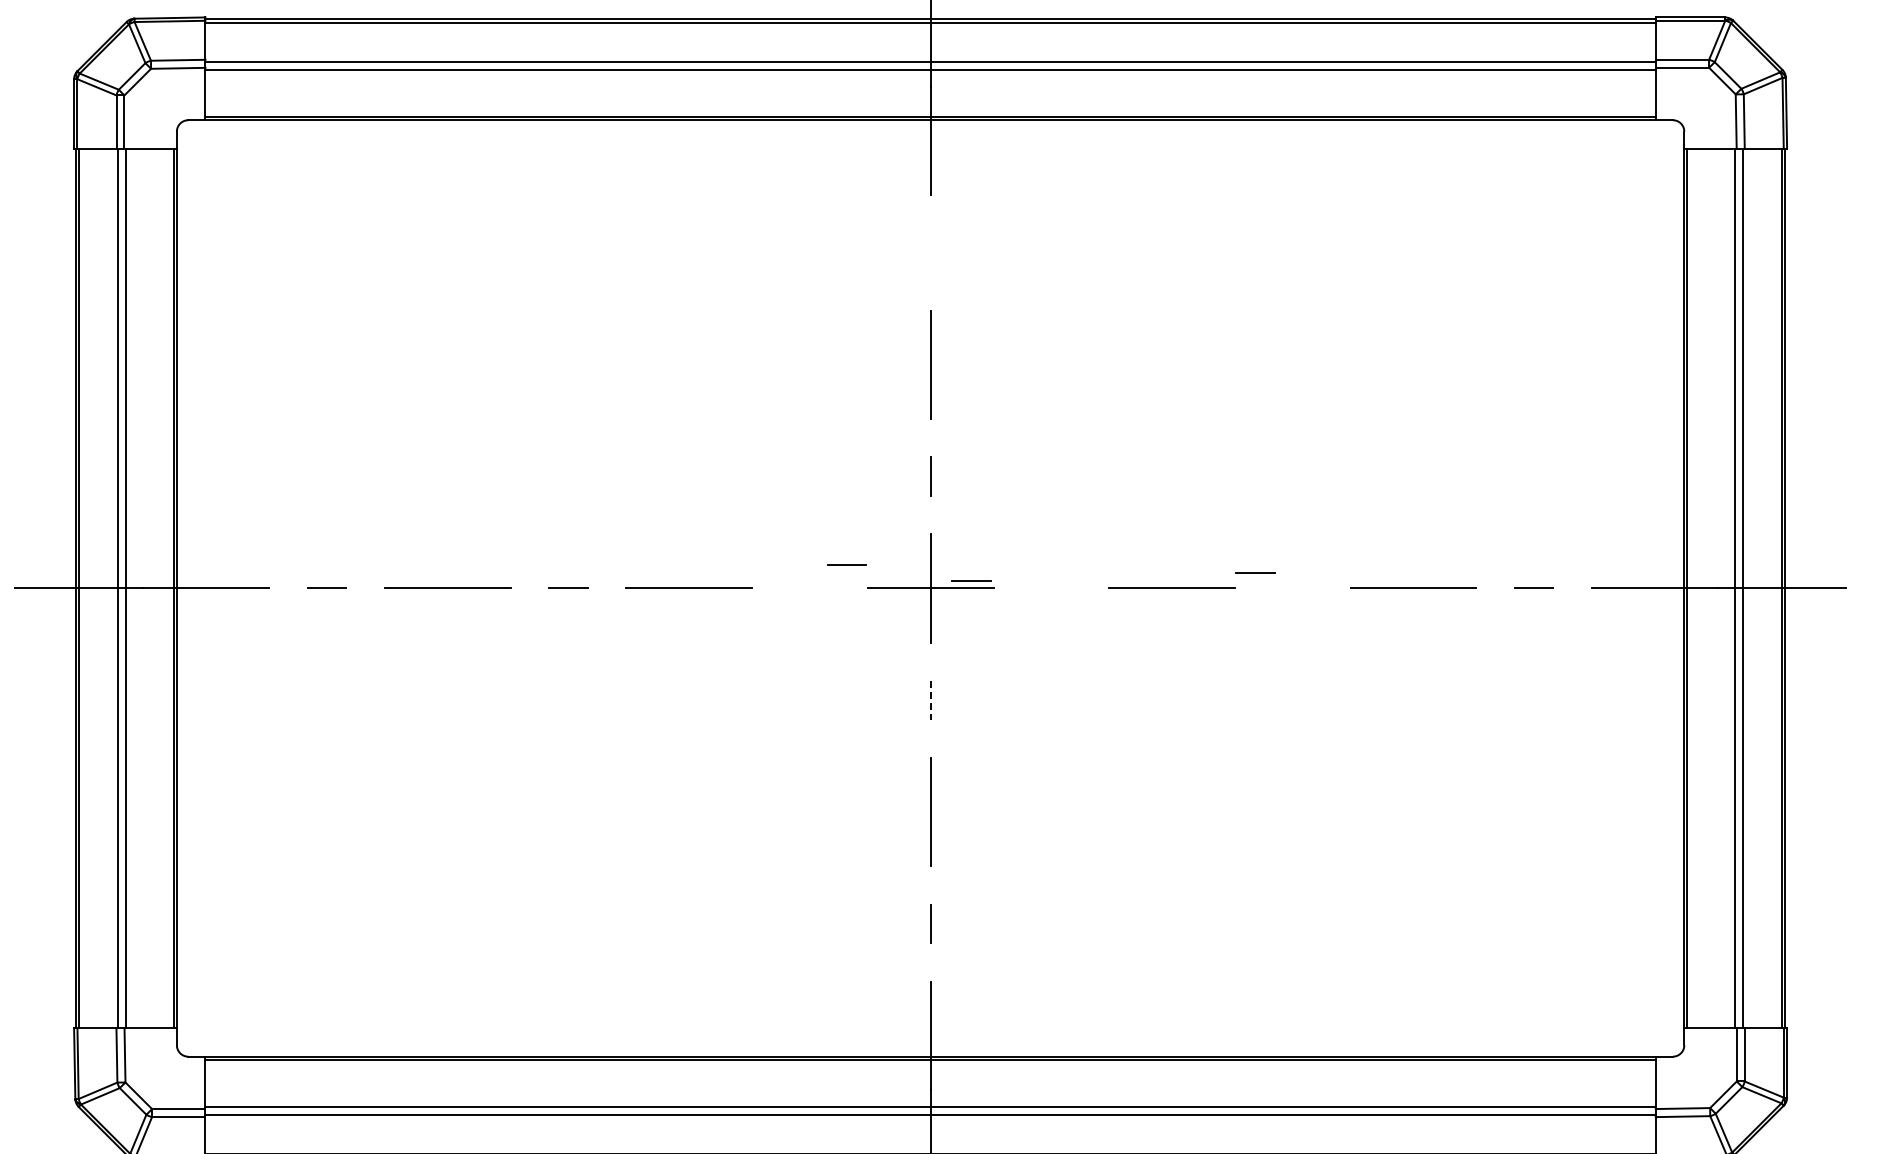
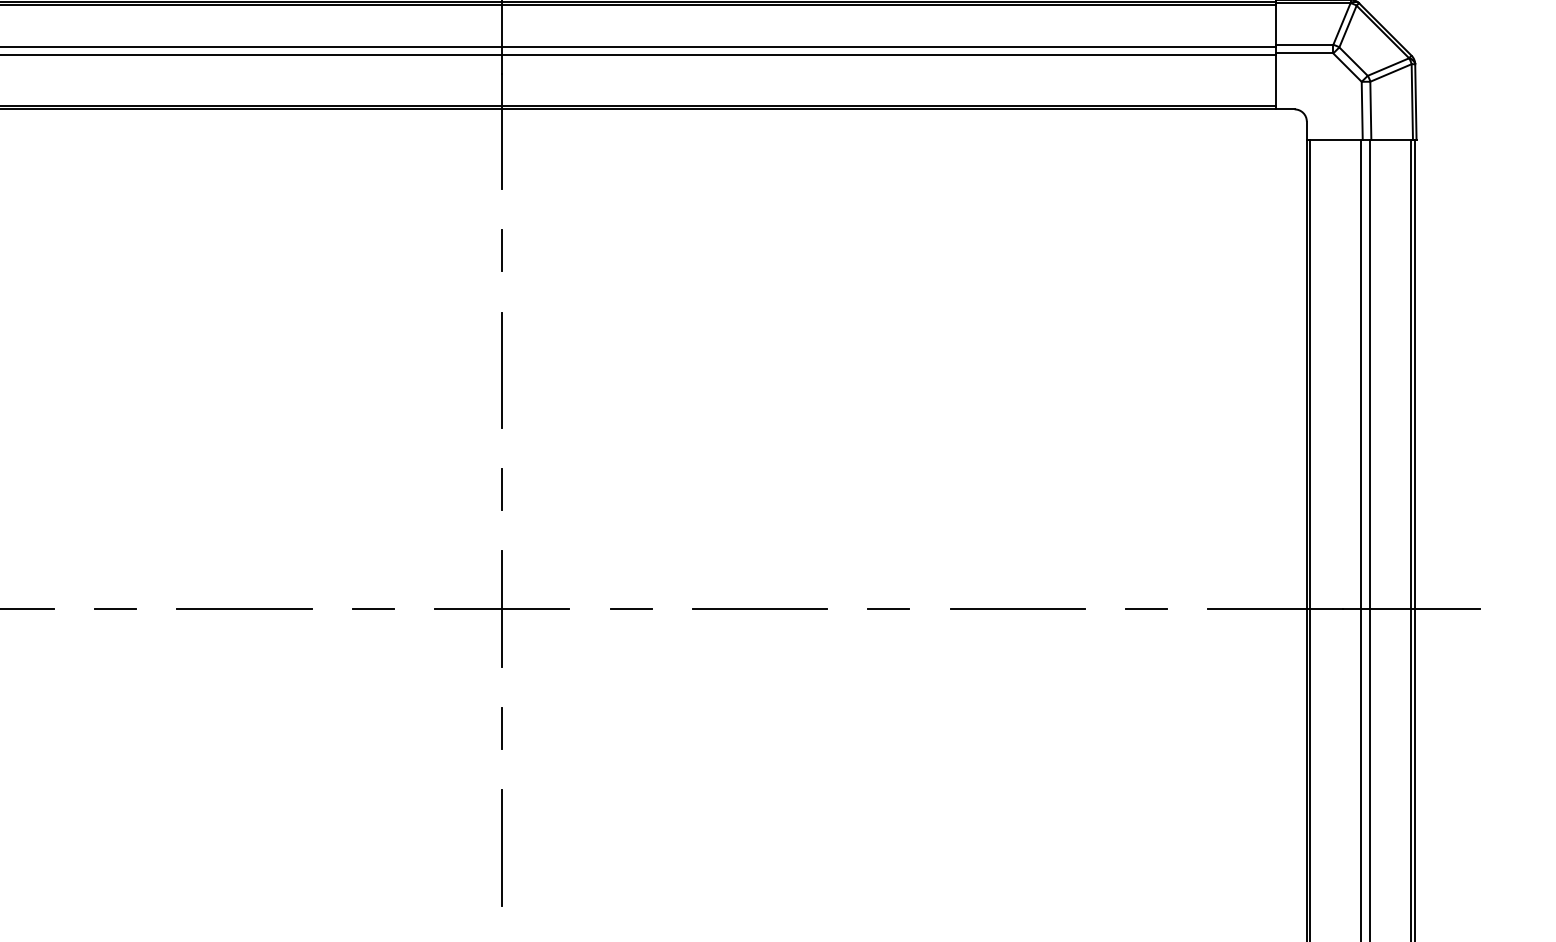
line: (930, 252) -> (502, 250), added
line: (846, 564) -> (373, 608), moved
line: (1255, 572) -> (888, 608), moved
line: (971, 580) -> (631, 608), moved
line: (930, 700) -> (502, 728), dashed -> solid

